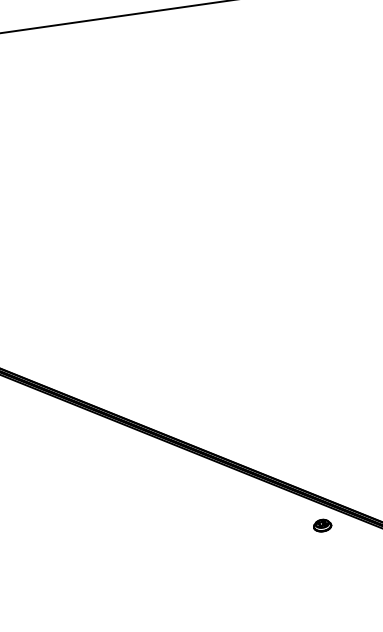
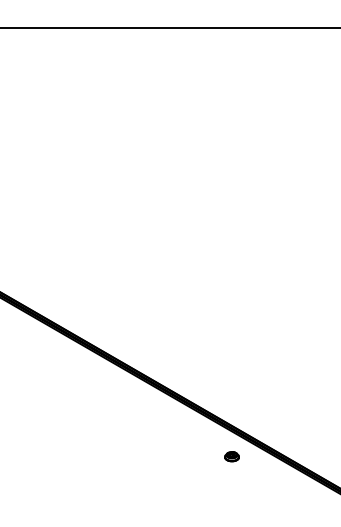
part: (321, 525) -> (231, 456), moved

